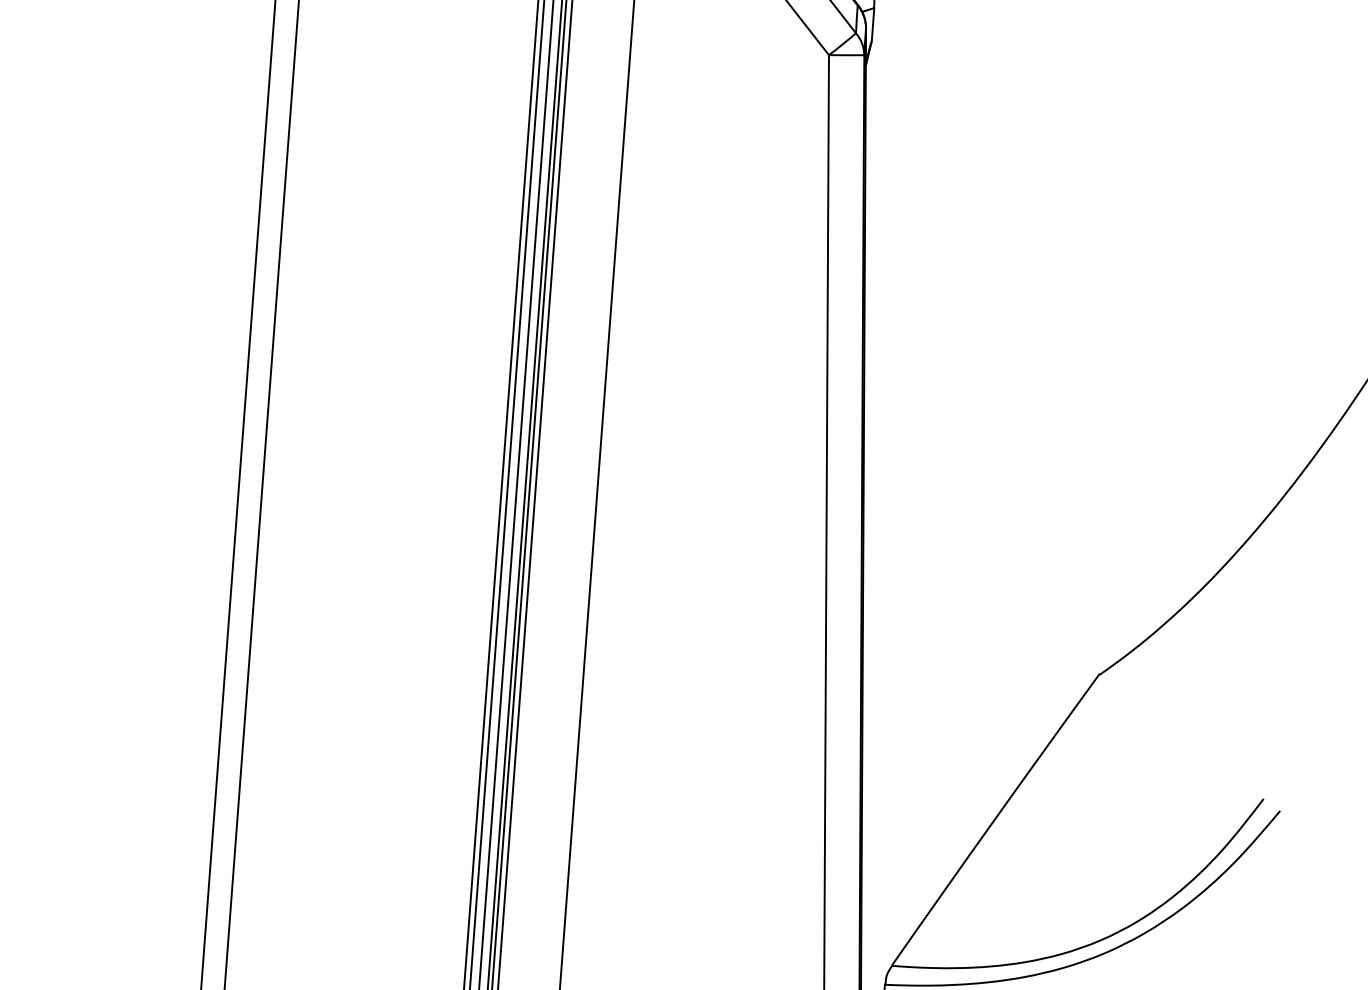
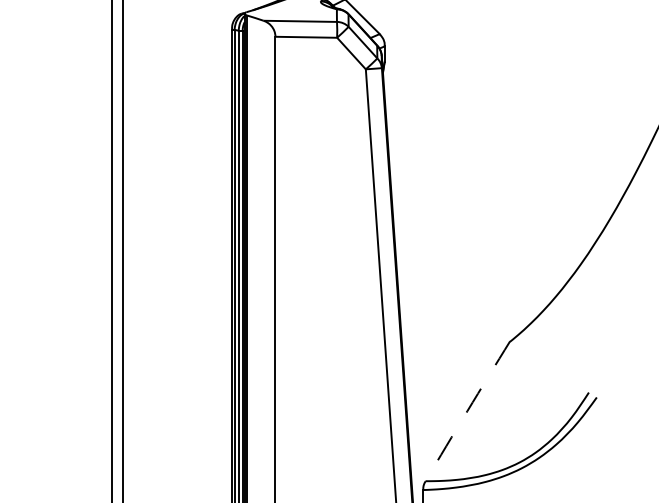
arc: (995, 820) -> (467, 411), solid -> dashed

